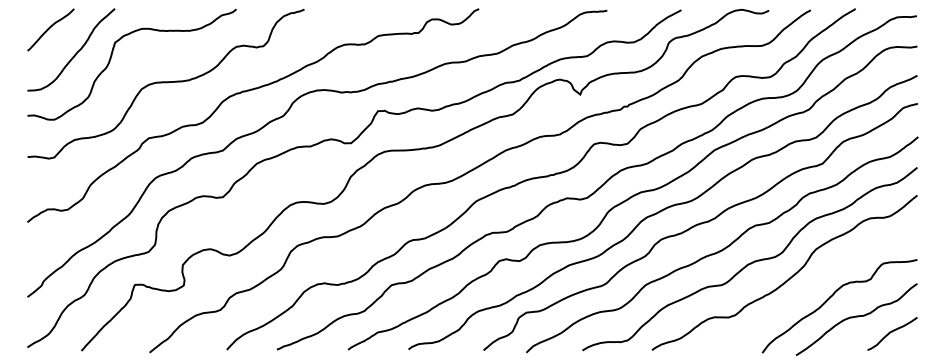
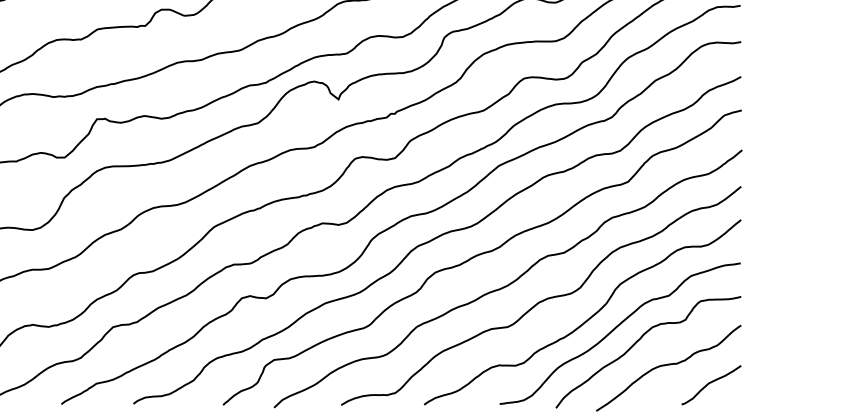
curve: (813, 286) -> (617, 328), added

